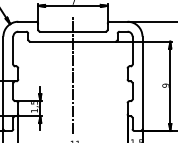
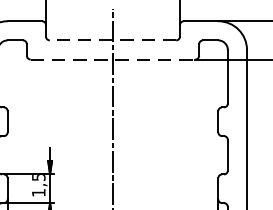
line: (72, 31) -> (112, 40), solid -> dashed
line: (72, 41) -> (112, 59), solid -> dashed

